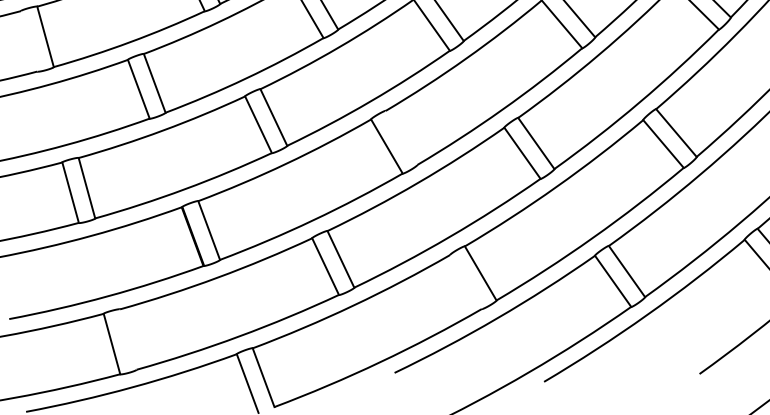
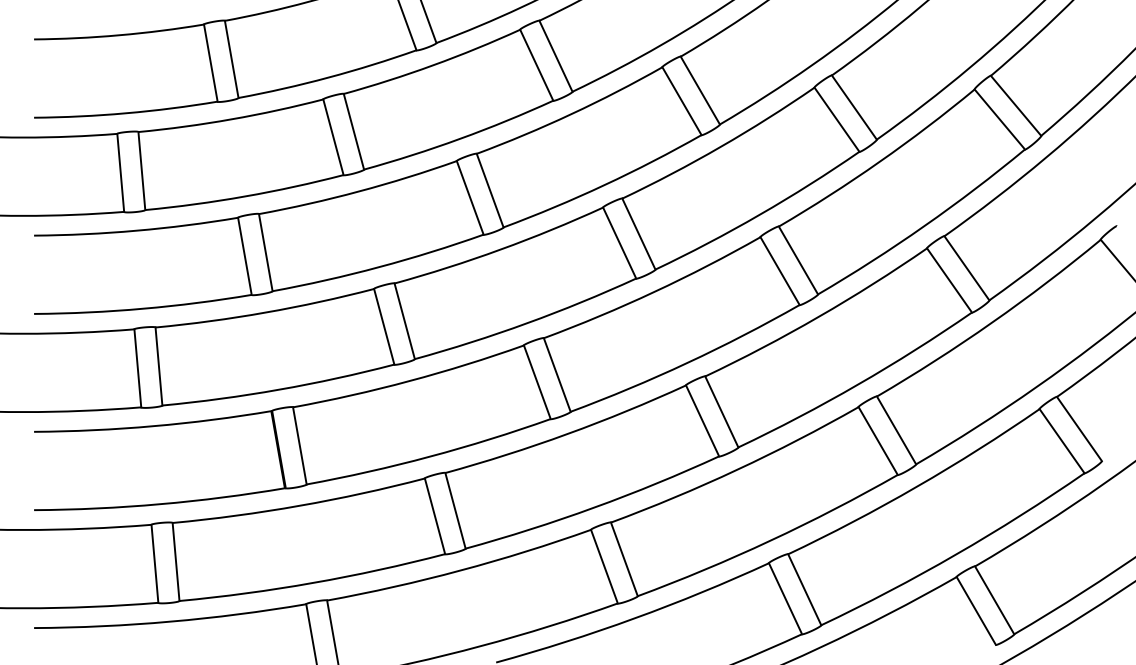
line: (28, 41) -> (120, 172), added
line: (400, 137) -> (556, 374), added
line: (466, 281) -> (604, 566), added
line: (127, 339) -> (175, 561), added

